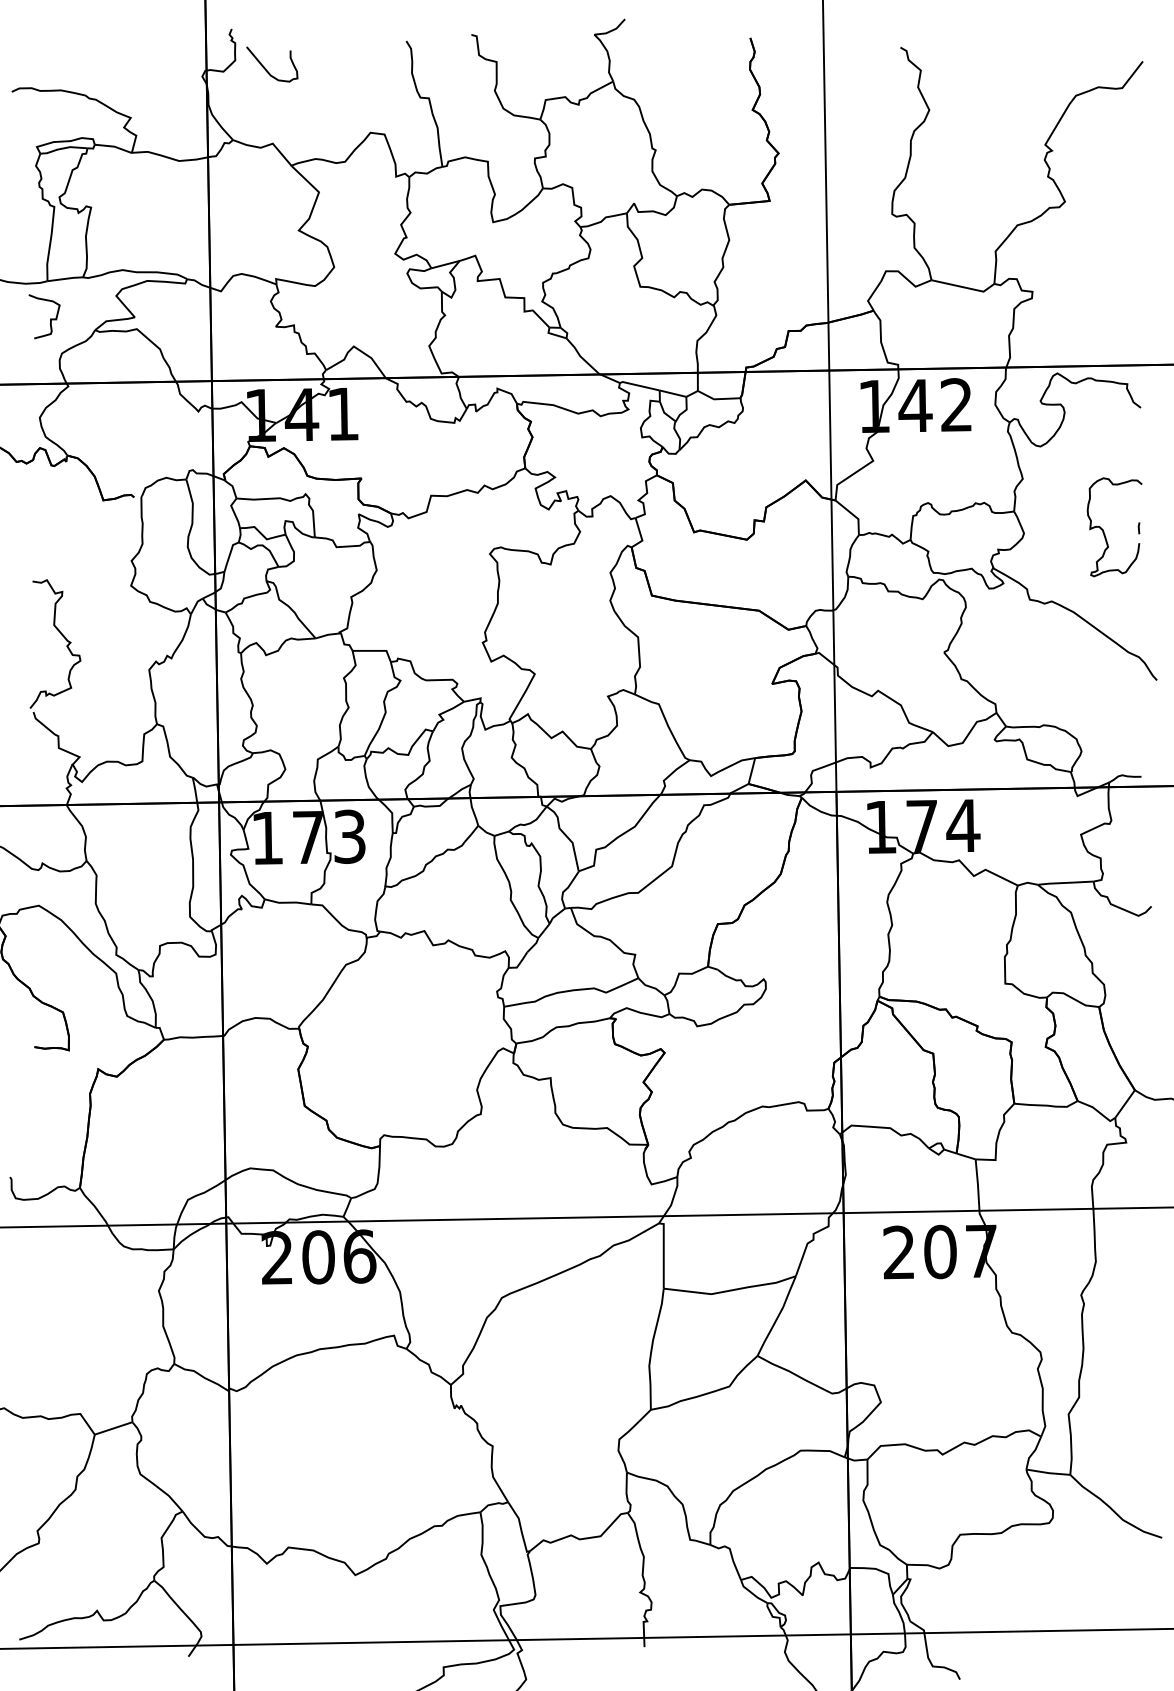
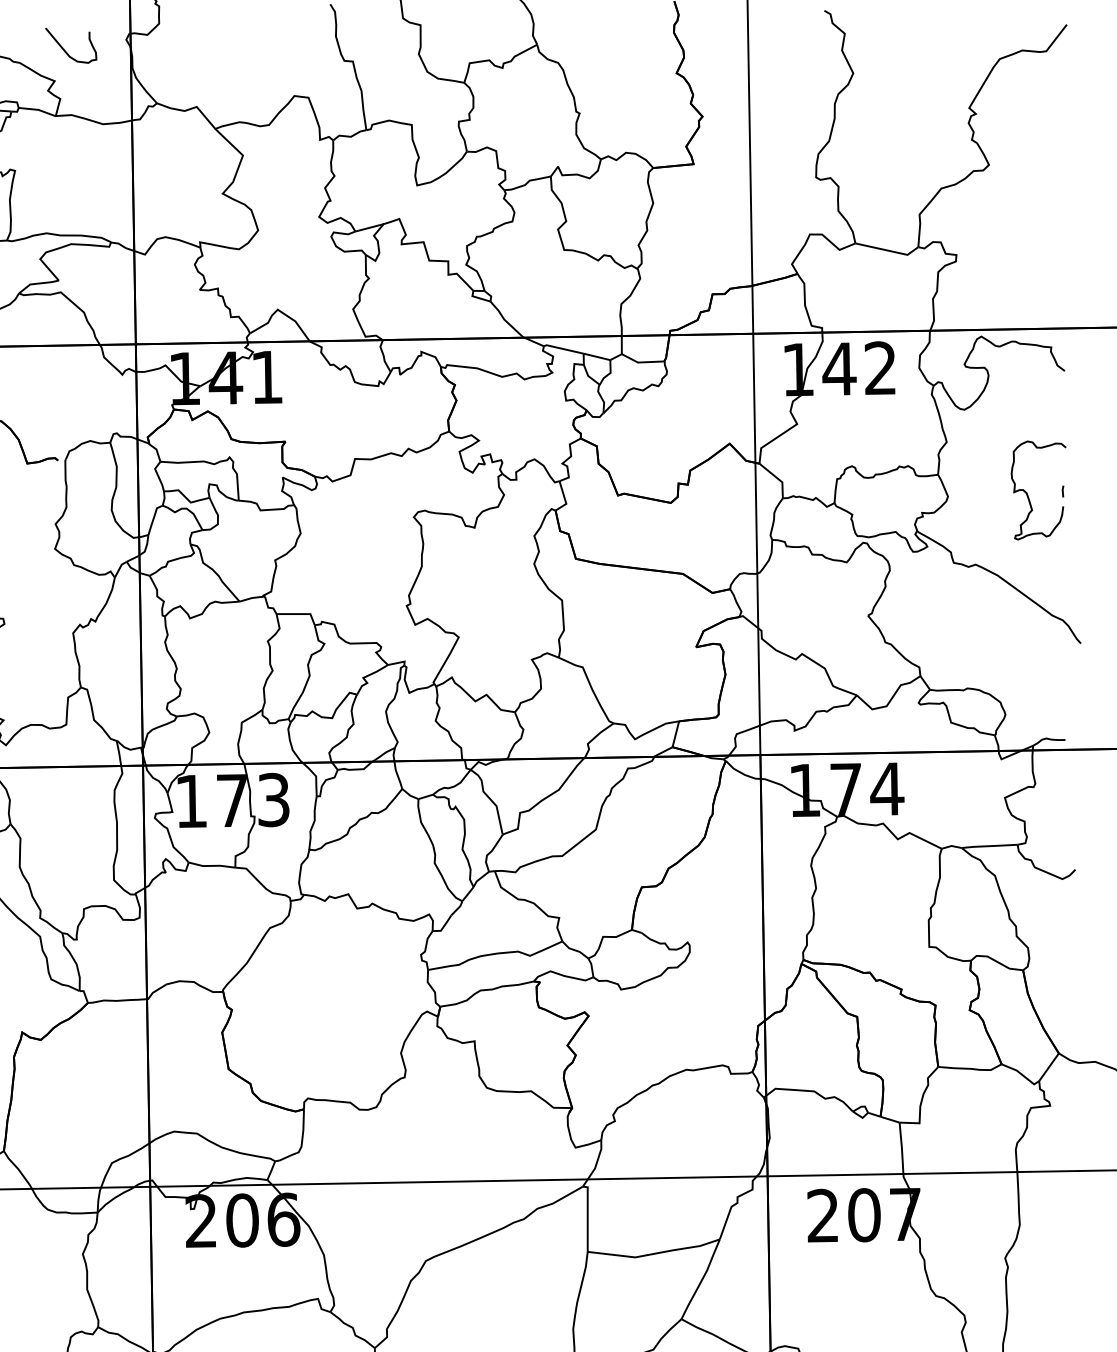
curve: (265, 67) -> (64, 48), moved

